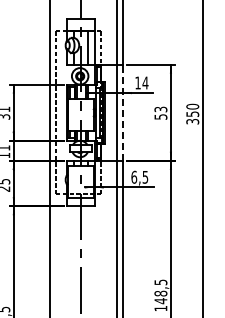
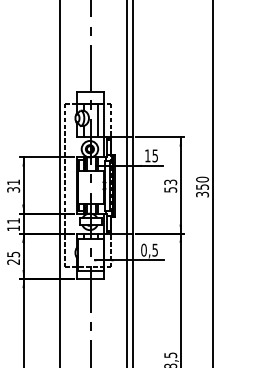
text: (145, 82) -> (155, 155), 14 -> 15
line: (122, 112) -> (132, 185), dashed -> solid
text: (133, 176) -> (143, 249), 6,5 -> 0,5

